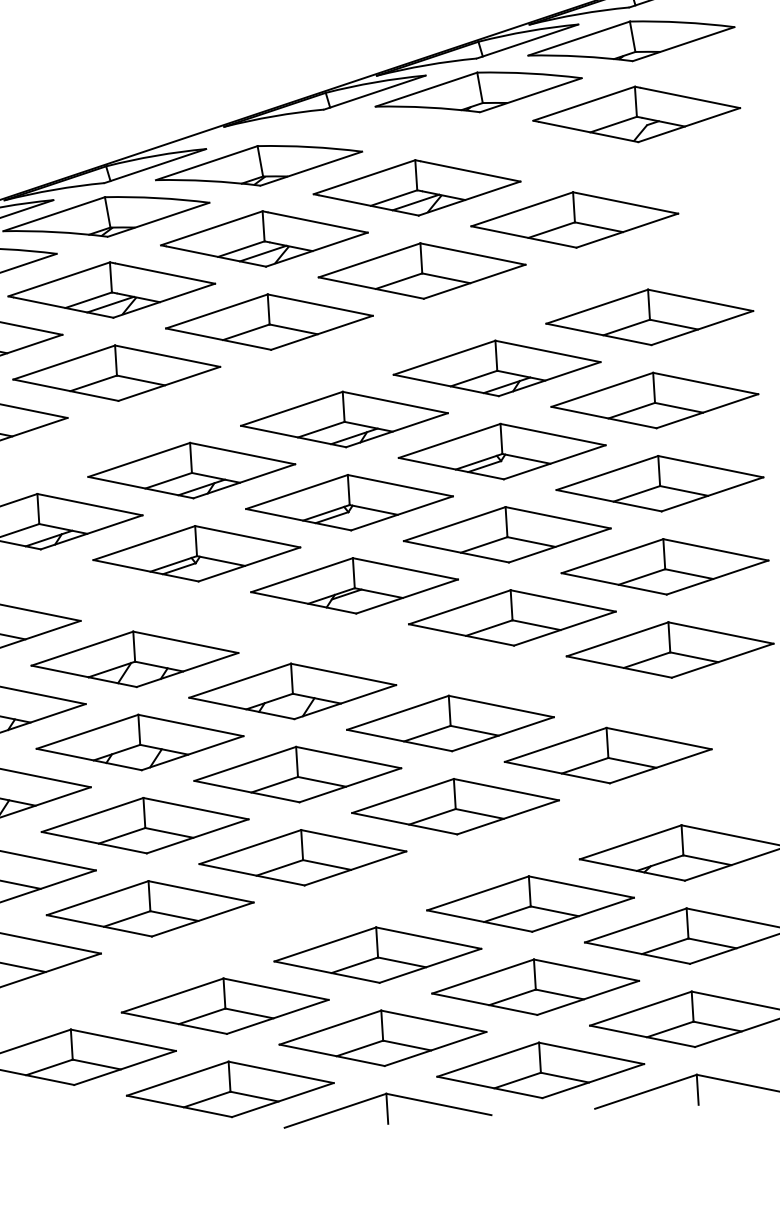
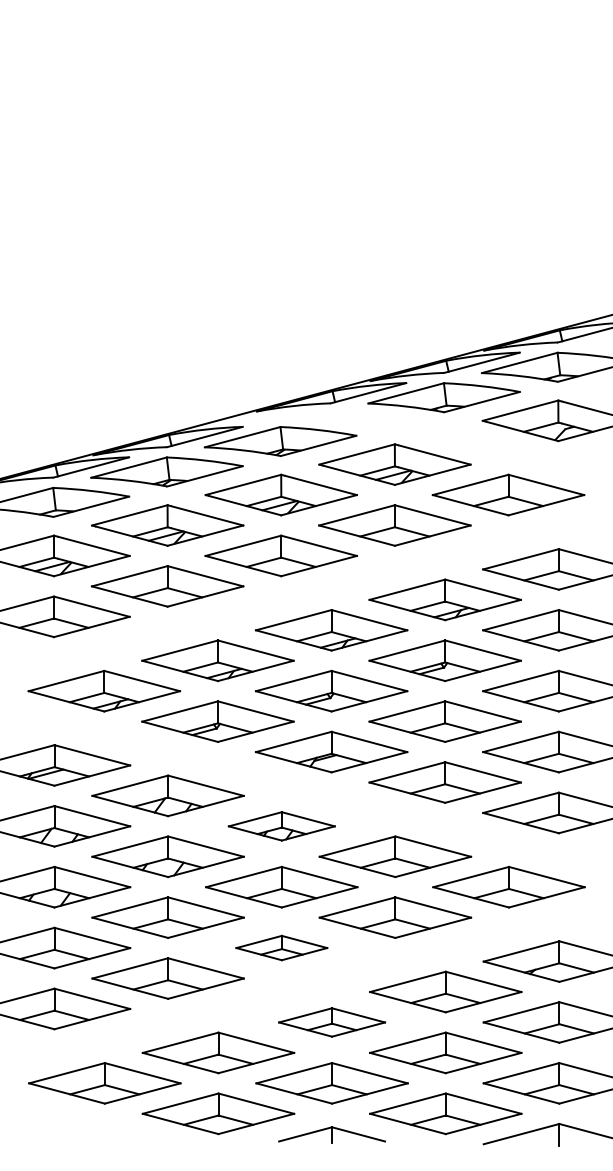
part: (292, 691) -> (281, 826), size x0.7
part: (302, 856) -> (281, 947), size x0.6
part: (377, 955) -> (331, 1022), size x0.7
part: (386, 1108) -> (331, 1134), size x0.7

